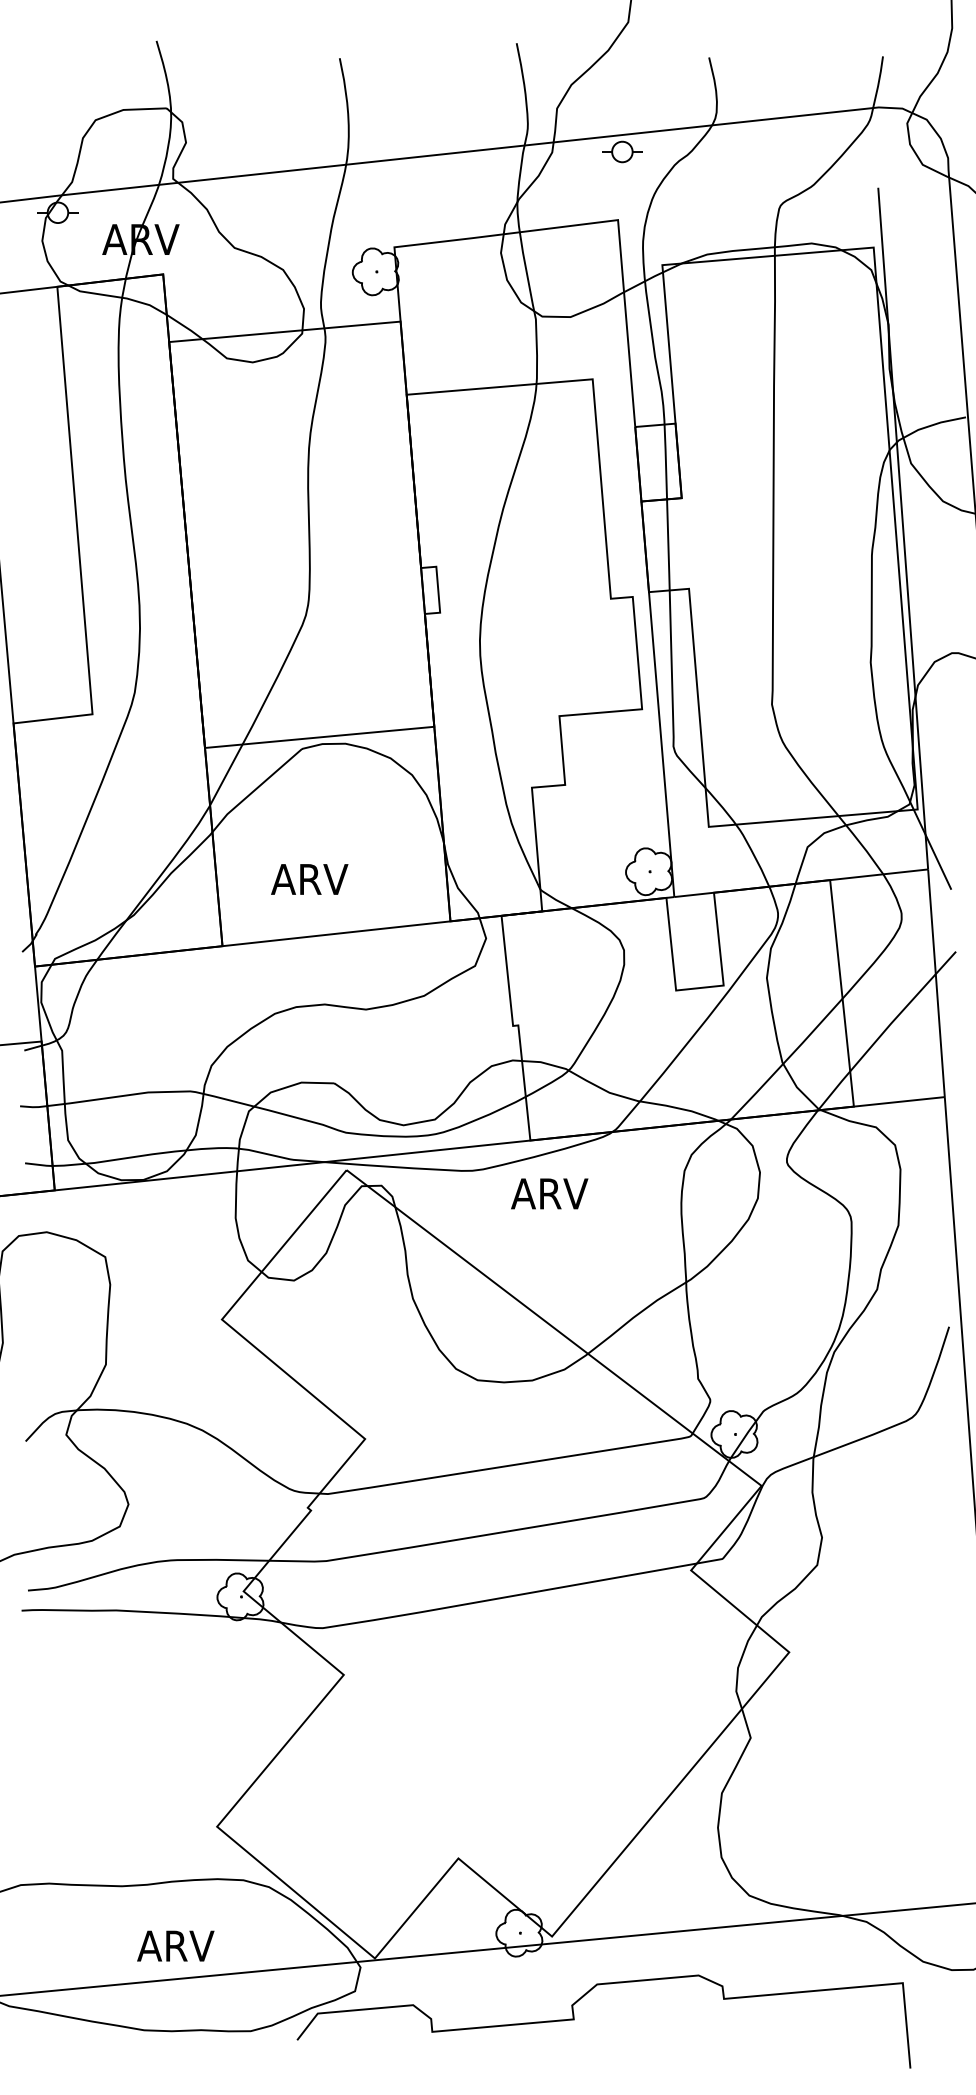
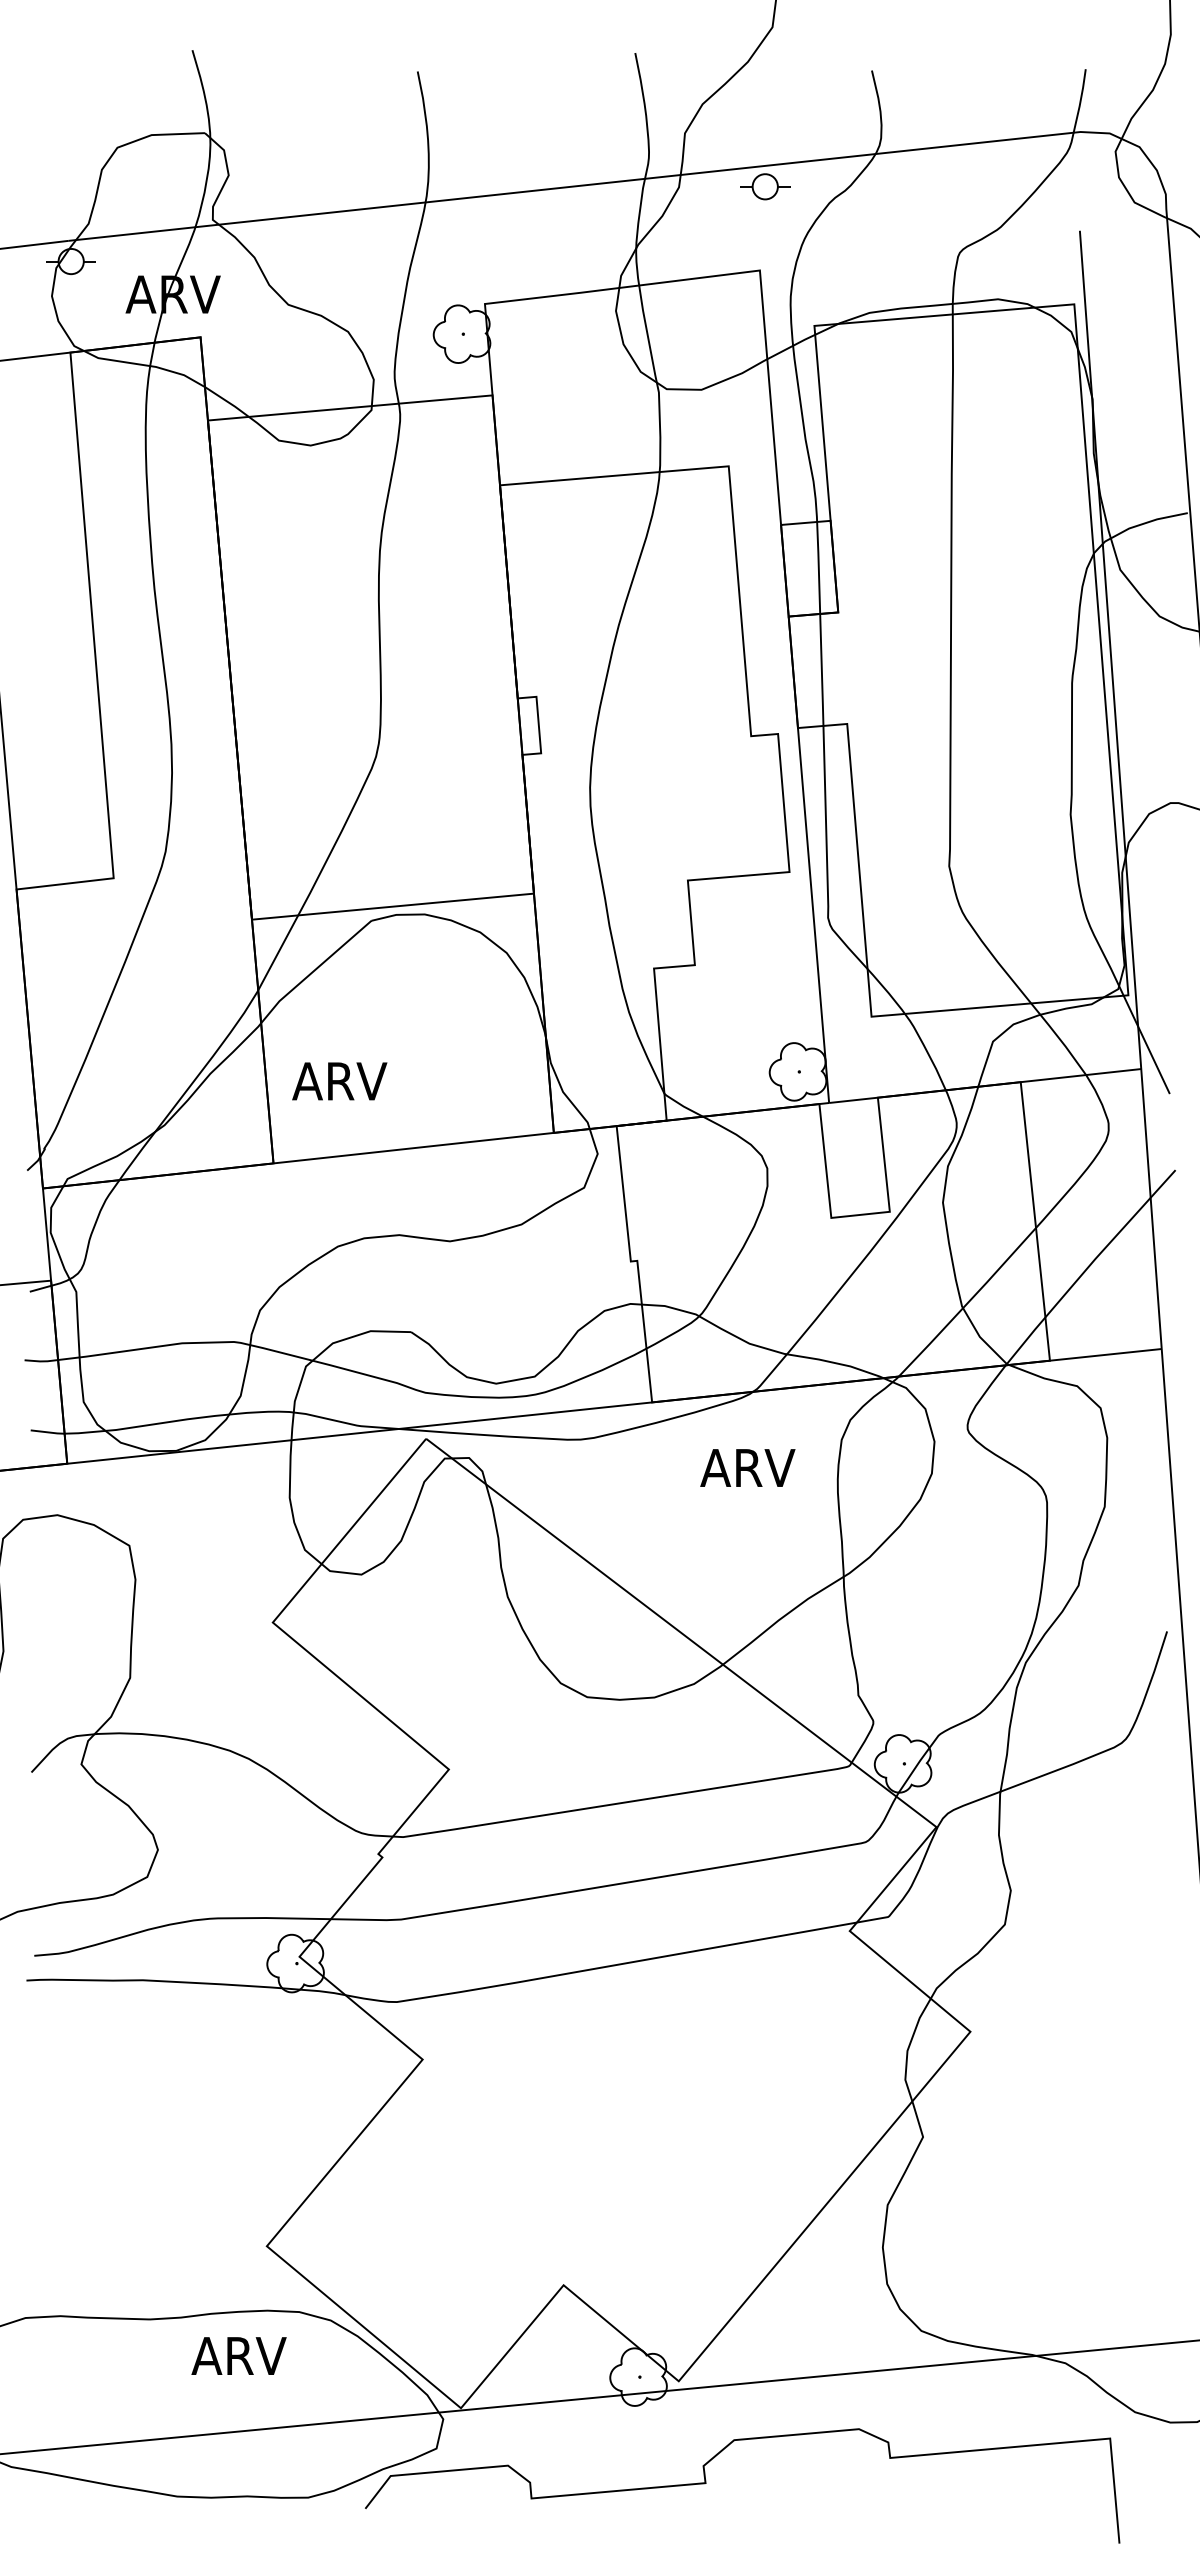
text: (309, 879) -> (339, 1081), moved
text: (549, 1193) -> (747, 1467), moved
text: (175, 1945) -> (238, 2355), moved

